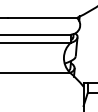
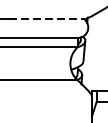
line: (42, 17) -> (46, 19), solid -> dashed

